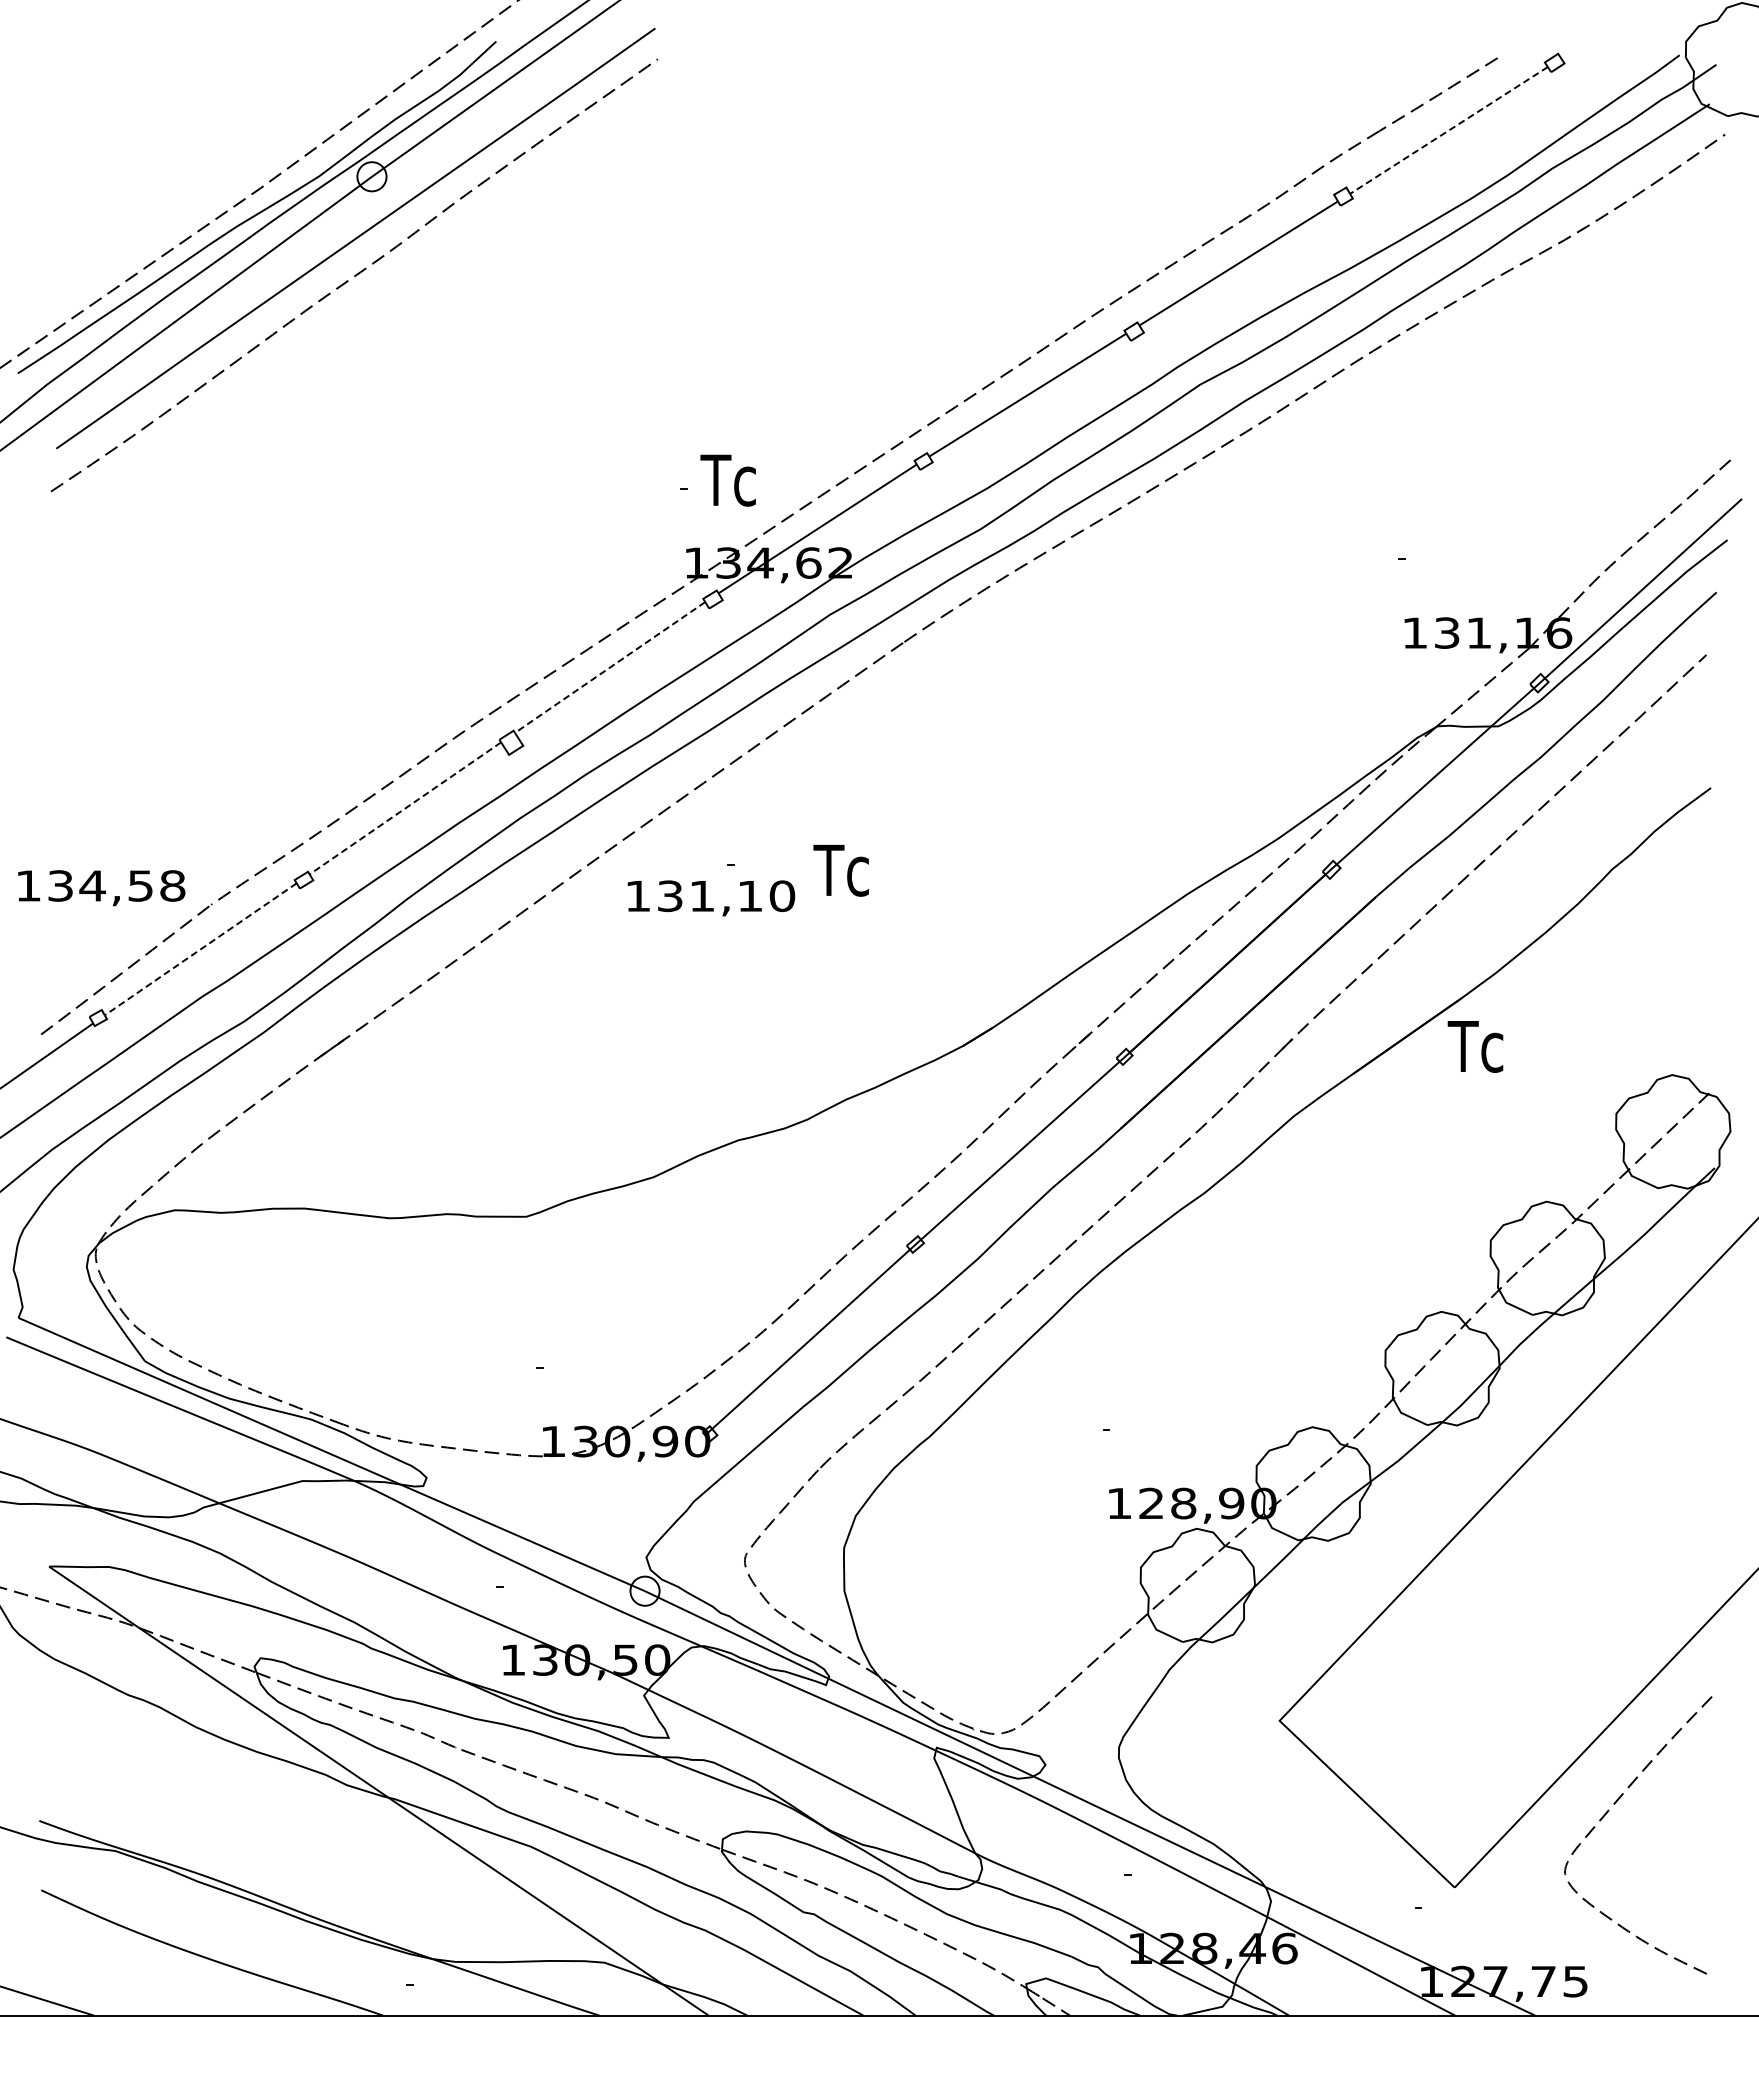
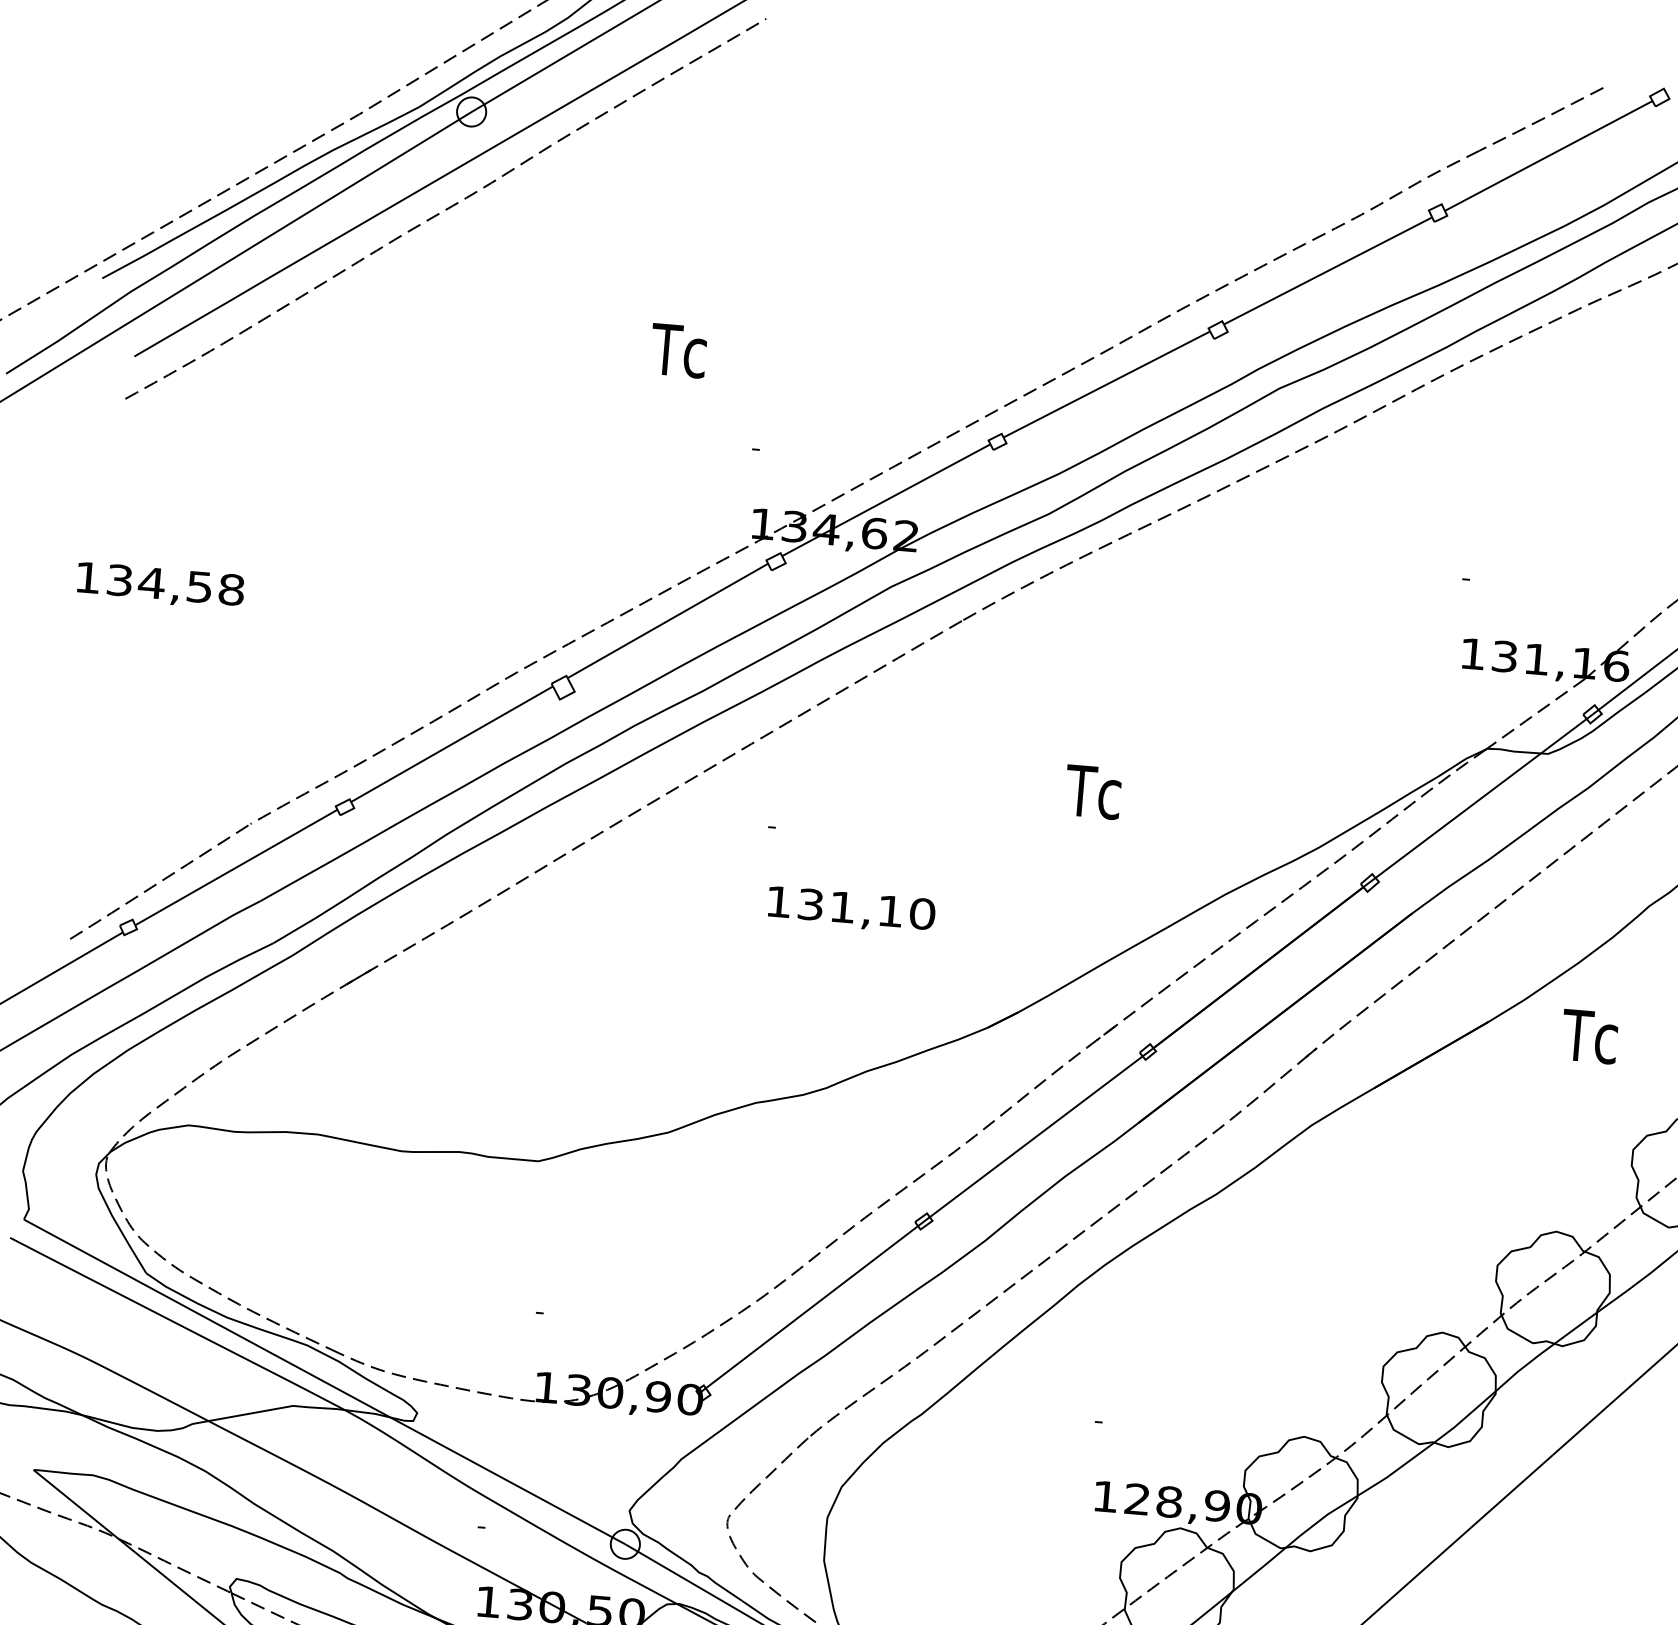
line: (1448, 130) -> (1548, 155), dashed -> solid
text: (727, 480) -> (677, 350), moved
line: (609, 667) -> (667, 620), dashed -> solid
line: (404, 808) -> (451, 744), dashed -> solid
text: (840, 870) -> (1092, 792), moved
text: (101, 888) -> (160, 586), moved
text: (711, 898) -> (851, 910), moved
line: (200, 949) -> (236, 867), dashed -> solid
text: (1475, 1046) -> (1589, 1036), moved

